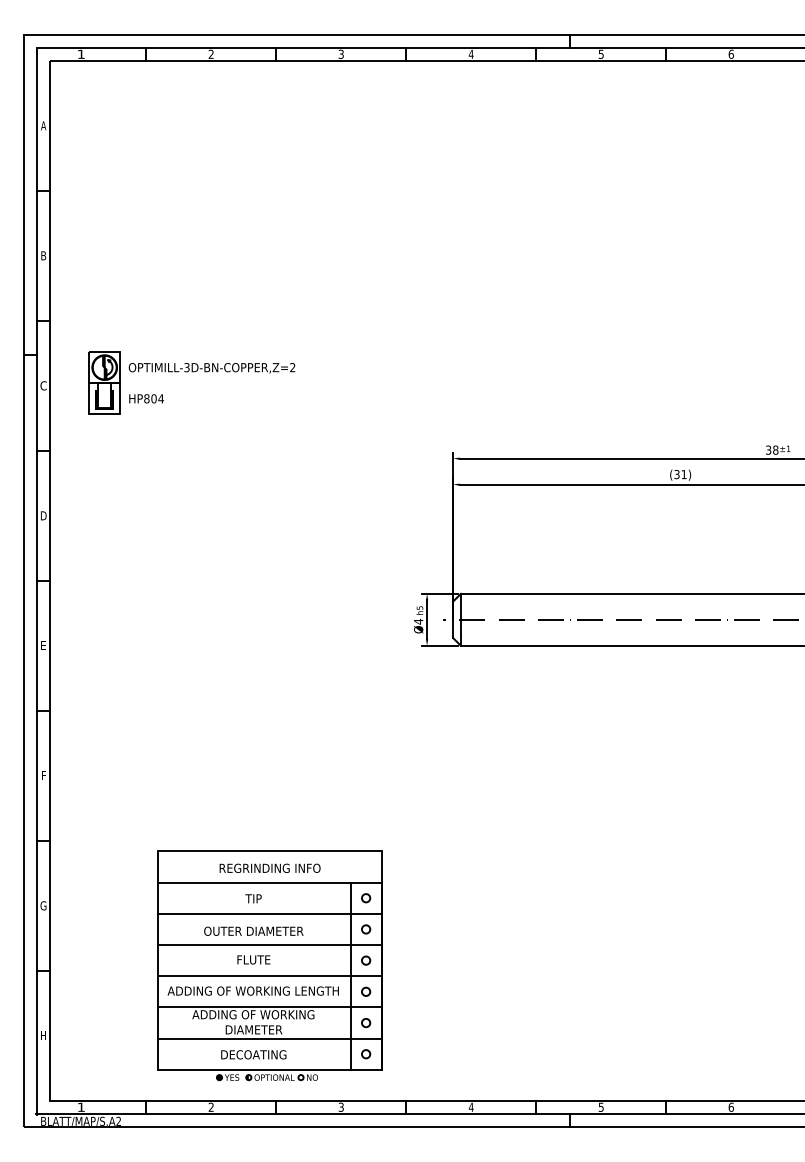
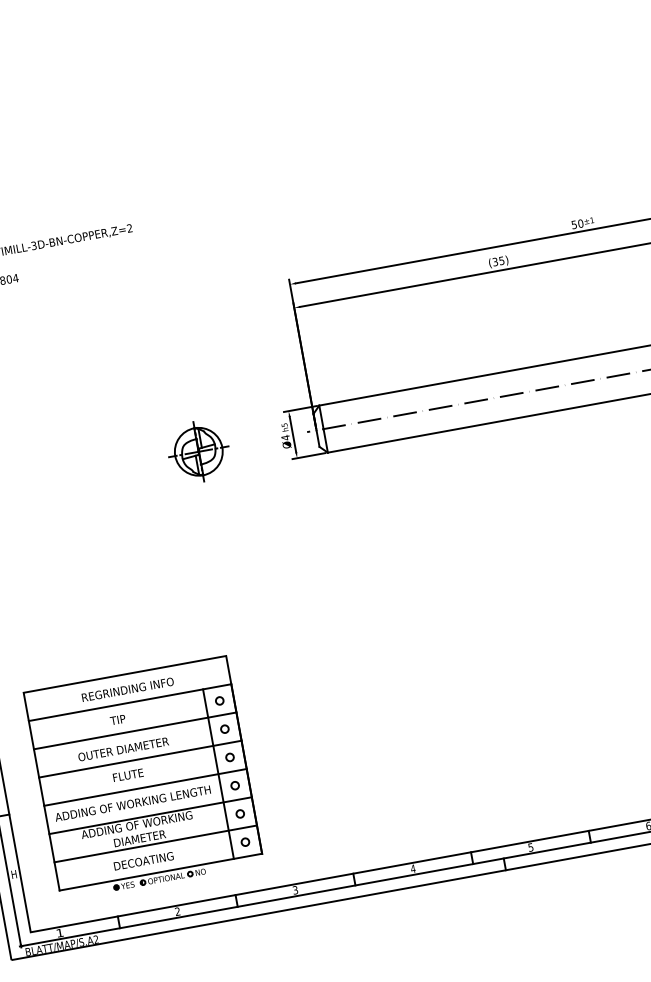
text: (772, 449) -> (577, 223), 38 -> 50
text: (683, 474) -> (501, 260), (31) -> (35)
part: (322, 619) -> (198, 451), added
part: (269, 965) -> (143, 777), moved

